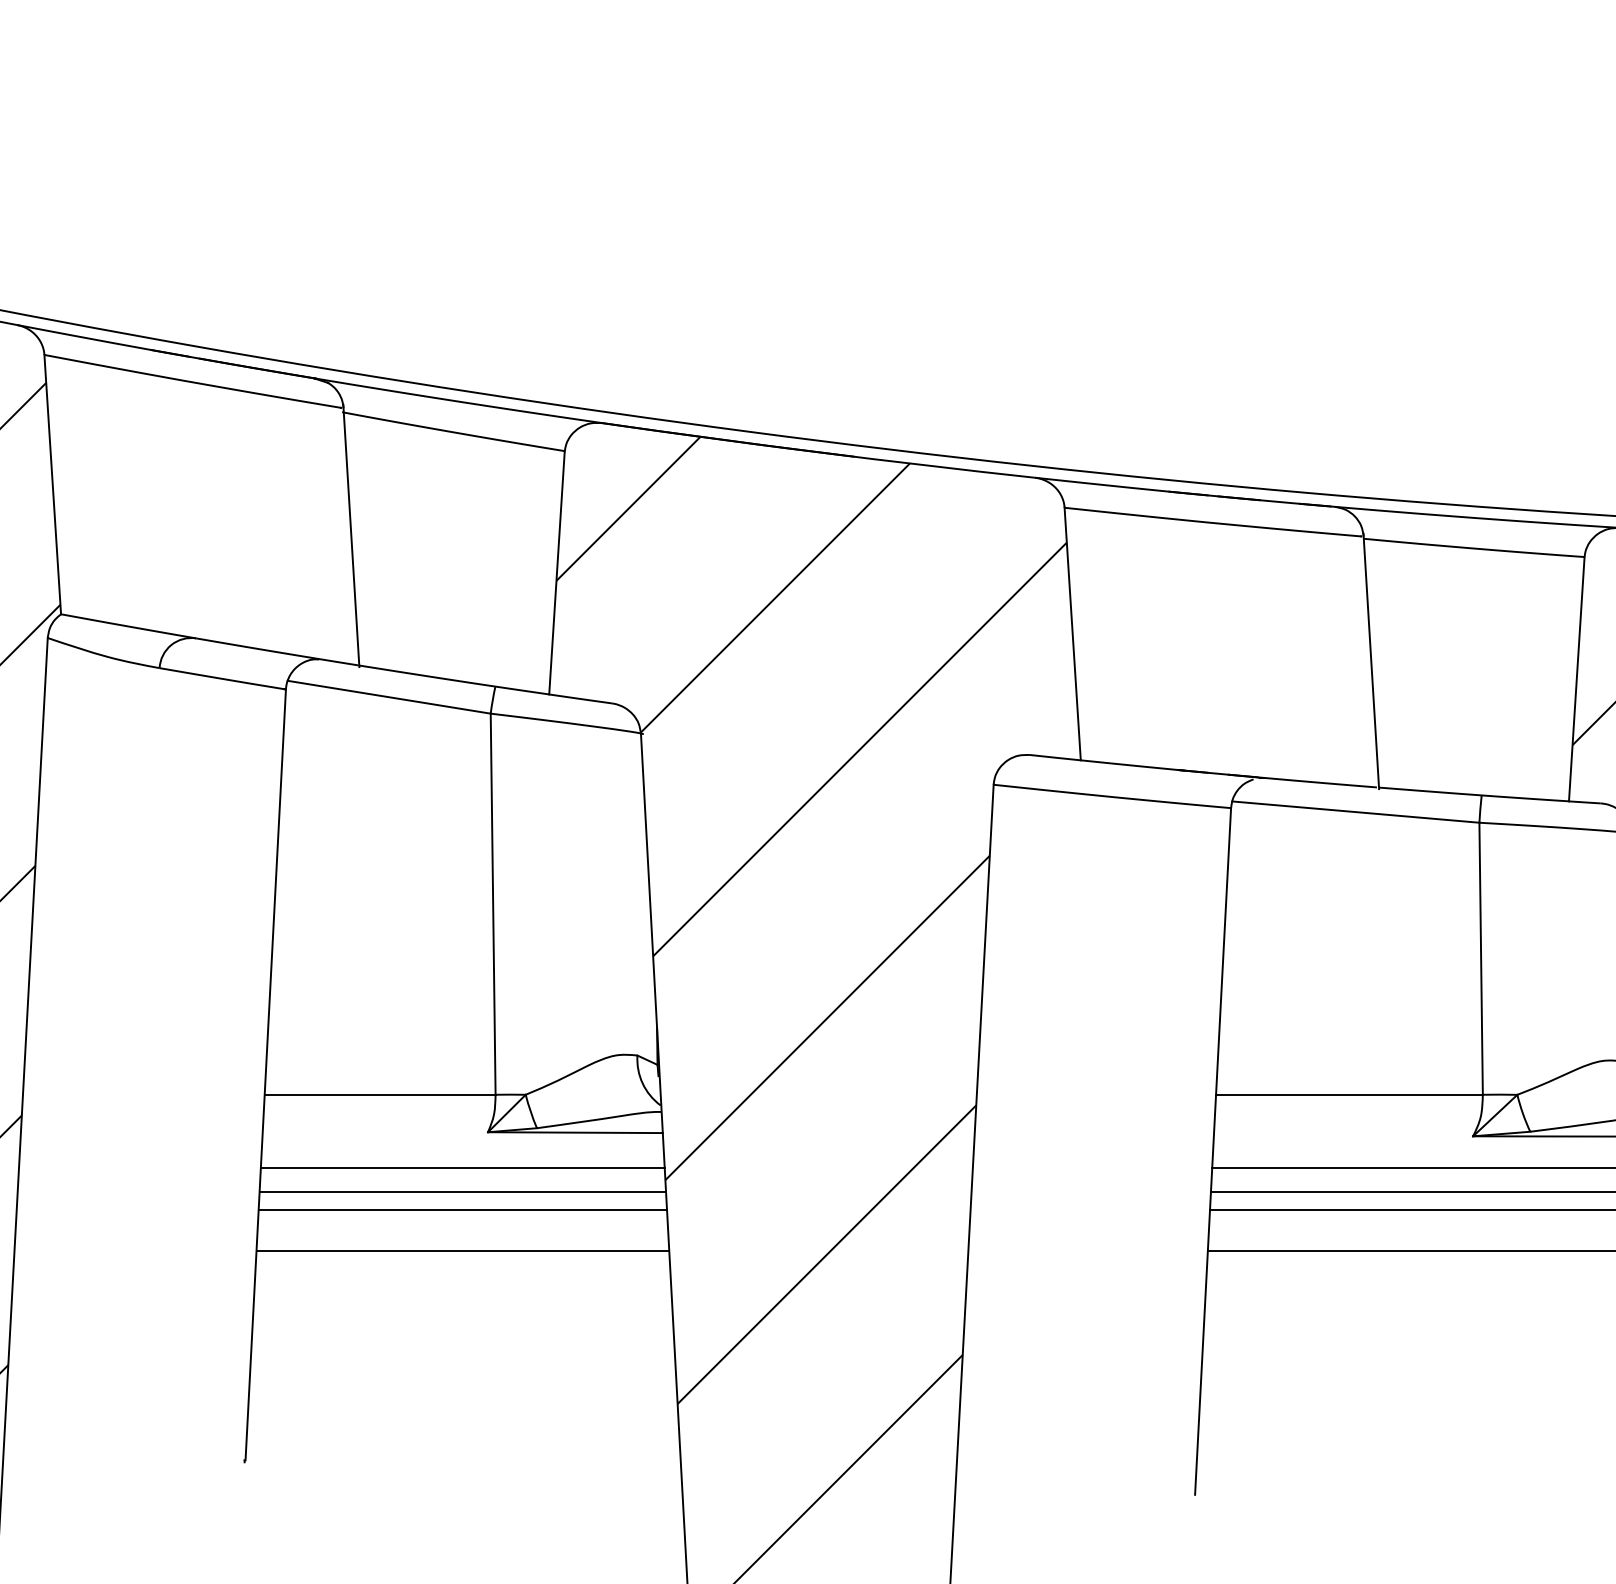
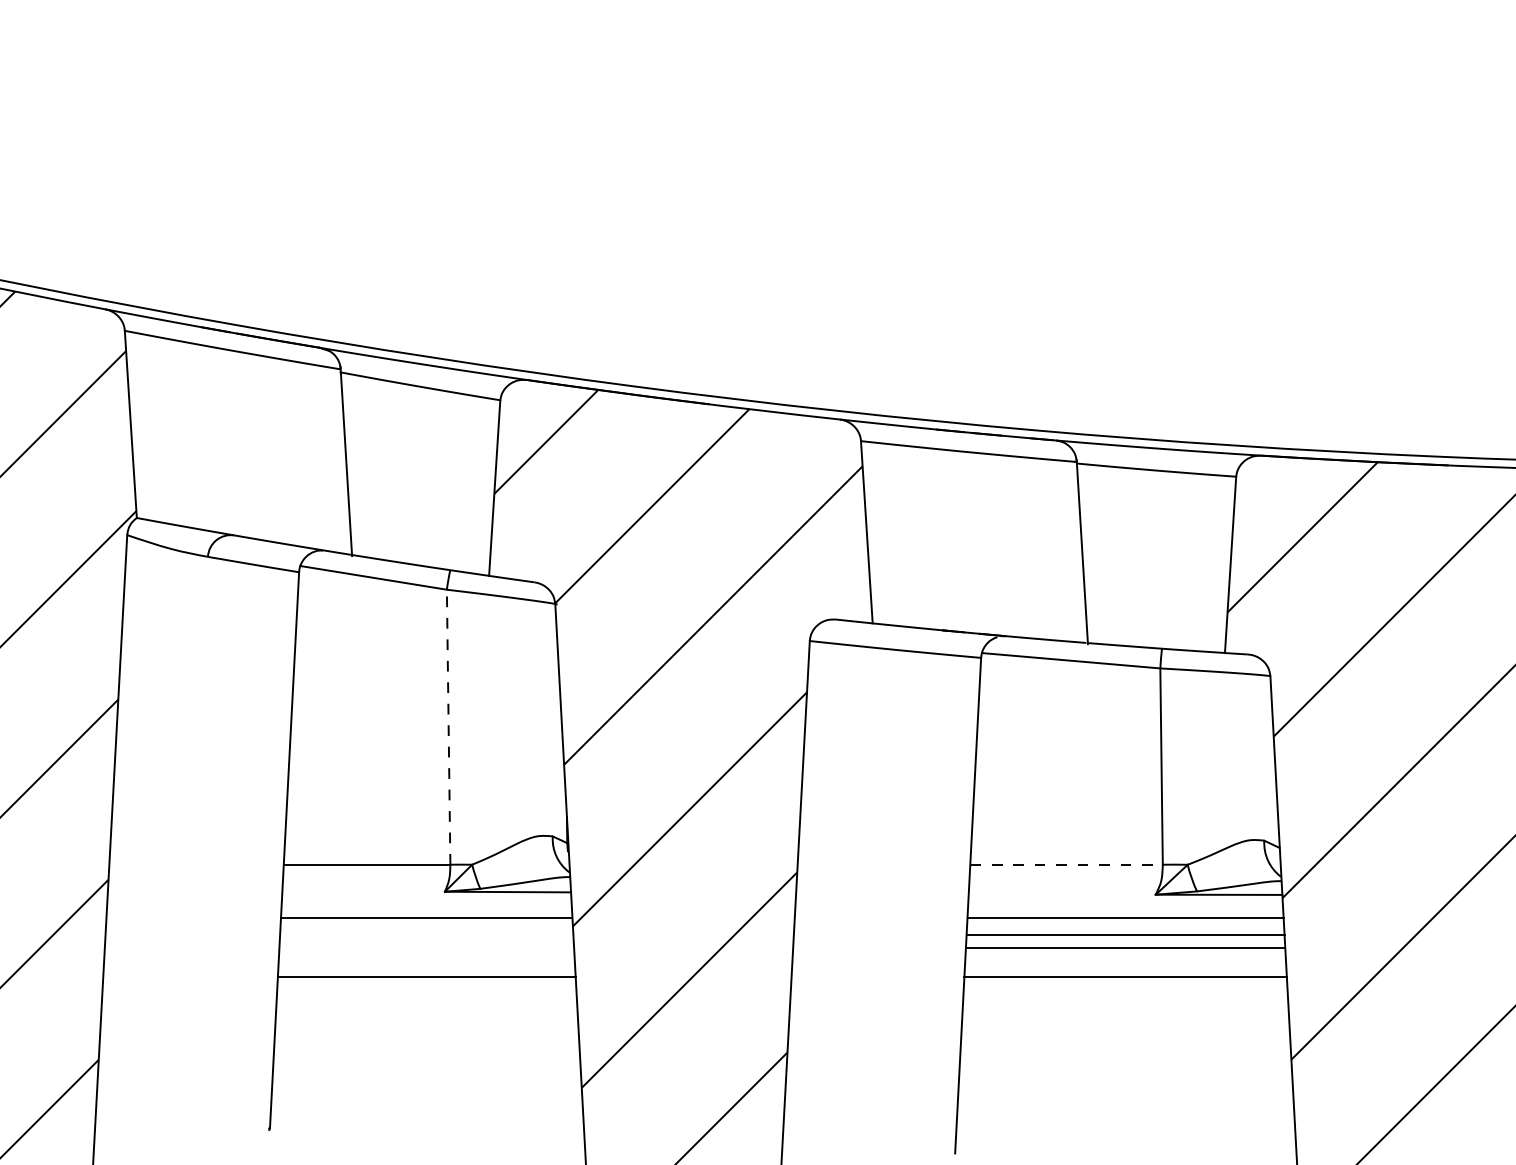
line: (492, 904) -> (448, 727), solid -> dashed
line: (1350, 1094) -> (1067, 864), solid -> dashed
line: (462, 1192) -> (426, 935), removed
line: (462, 1210) -> (426, 948), removed

